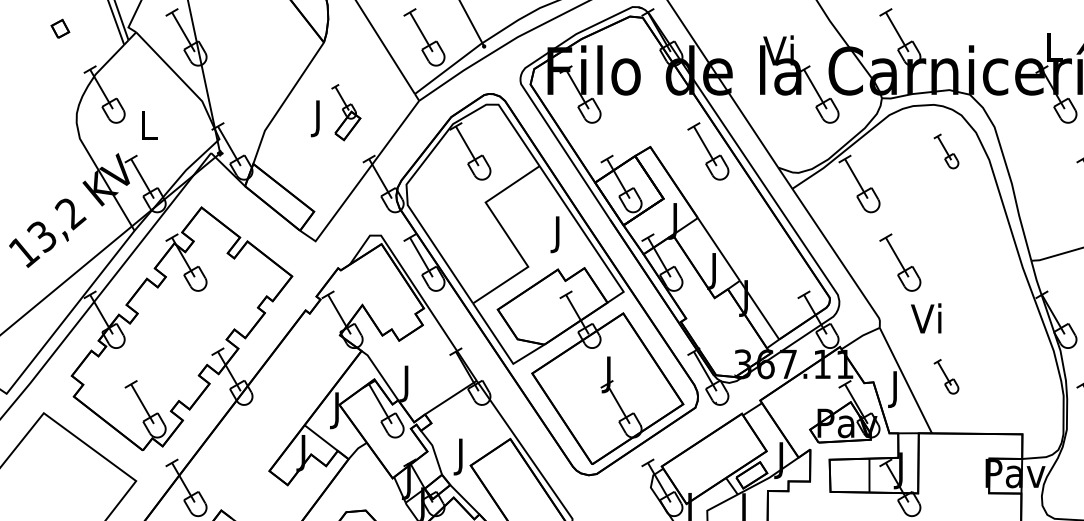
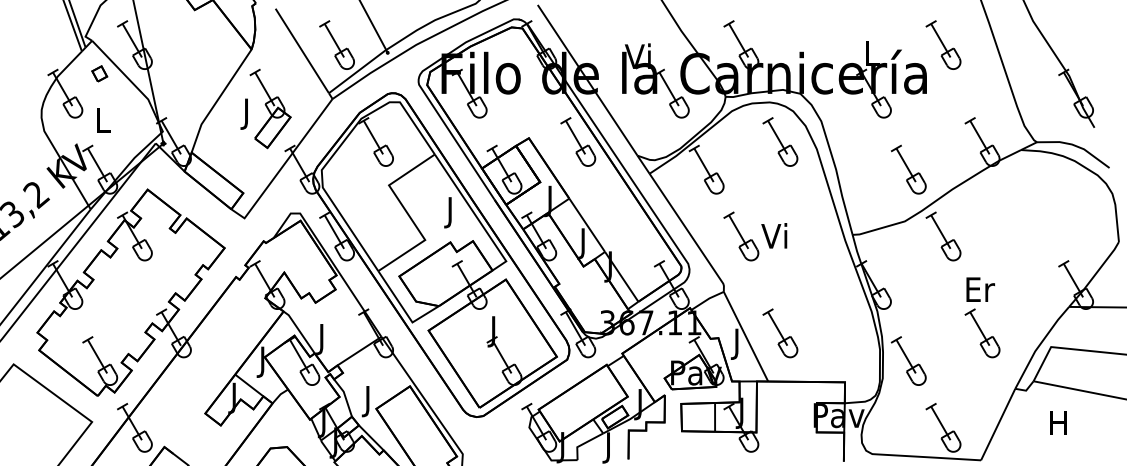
part: (60, 28) -> (99, 73), moved
part: (346, 112) -> (270, 108), size x1.67
part: (946, 150) -> (780, 141), size x1.67
text: (926, 318) -> (774, 235), moved
part: (946, 376) -> (780, 333), size x1.67

